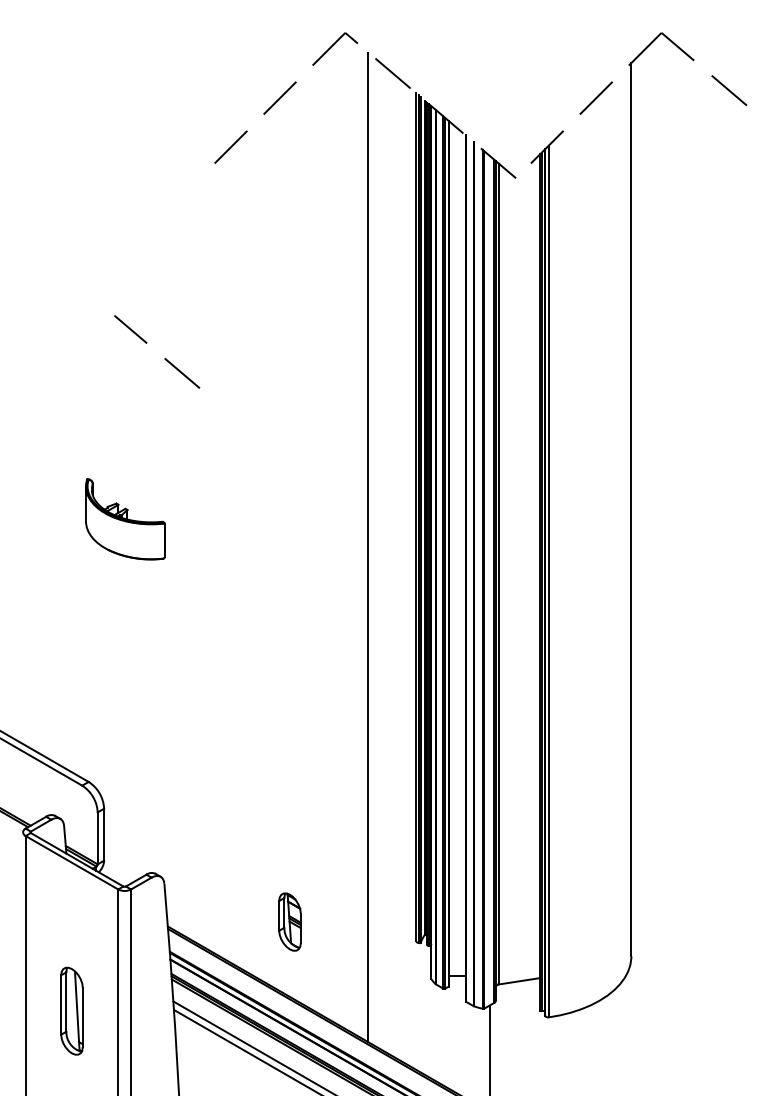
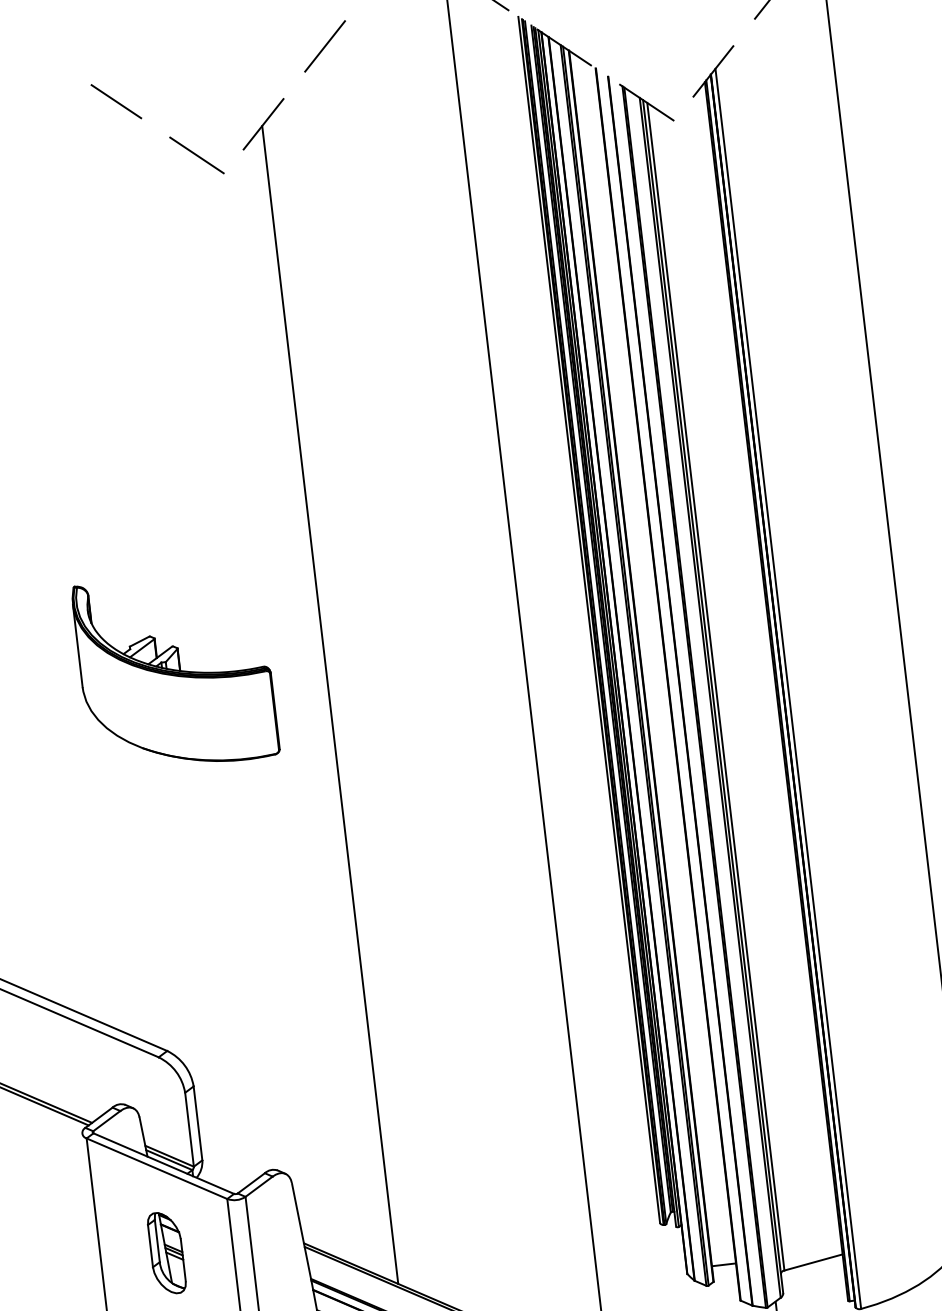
line: (164, 358) -> (169, 137), moved
part: (125, 519) -> (175, 671), size x1.67
line: (229, 555) -> (329, 705), added
part: (289, 921) -> (166, 1252), moved

